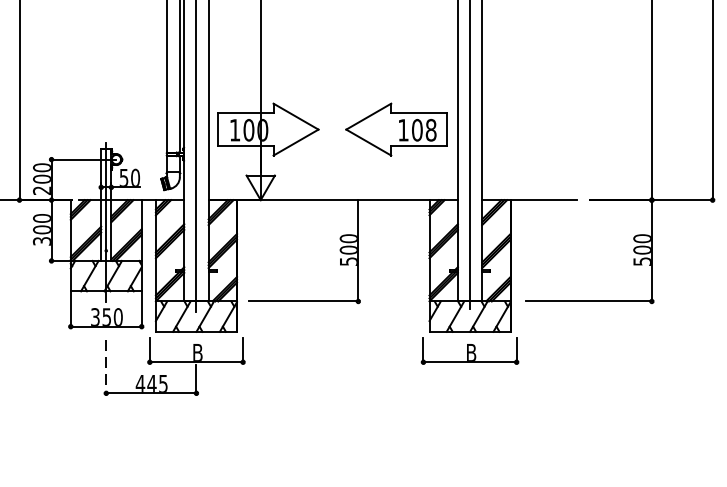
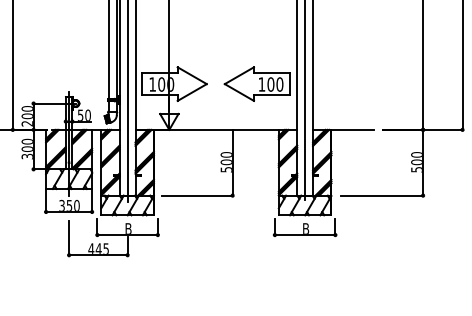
text: (430, 130) -> (279, 84), 108 -> 100
line: (106, 367) -> (69, 238), dashed -> solid

